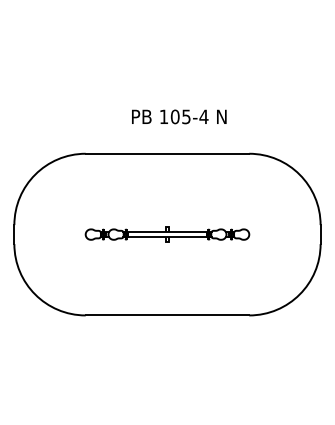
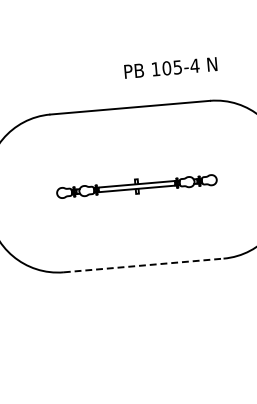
text: (179, 116) -> (170, 67), moved
line: (167, 315) -> (143, 265), solid -> dashed

